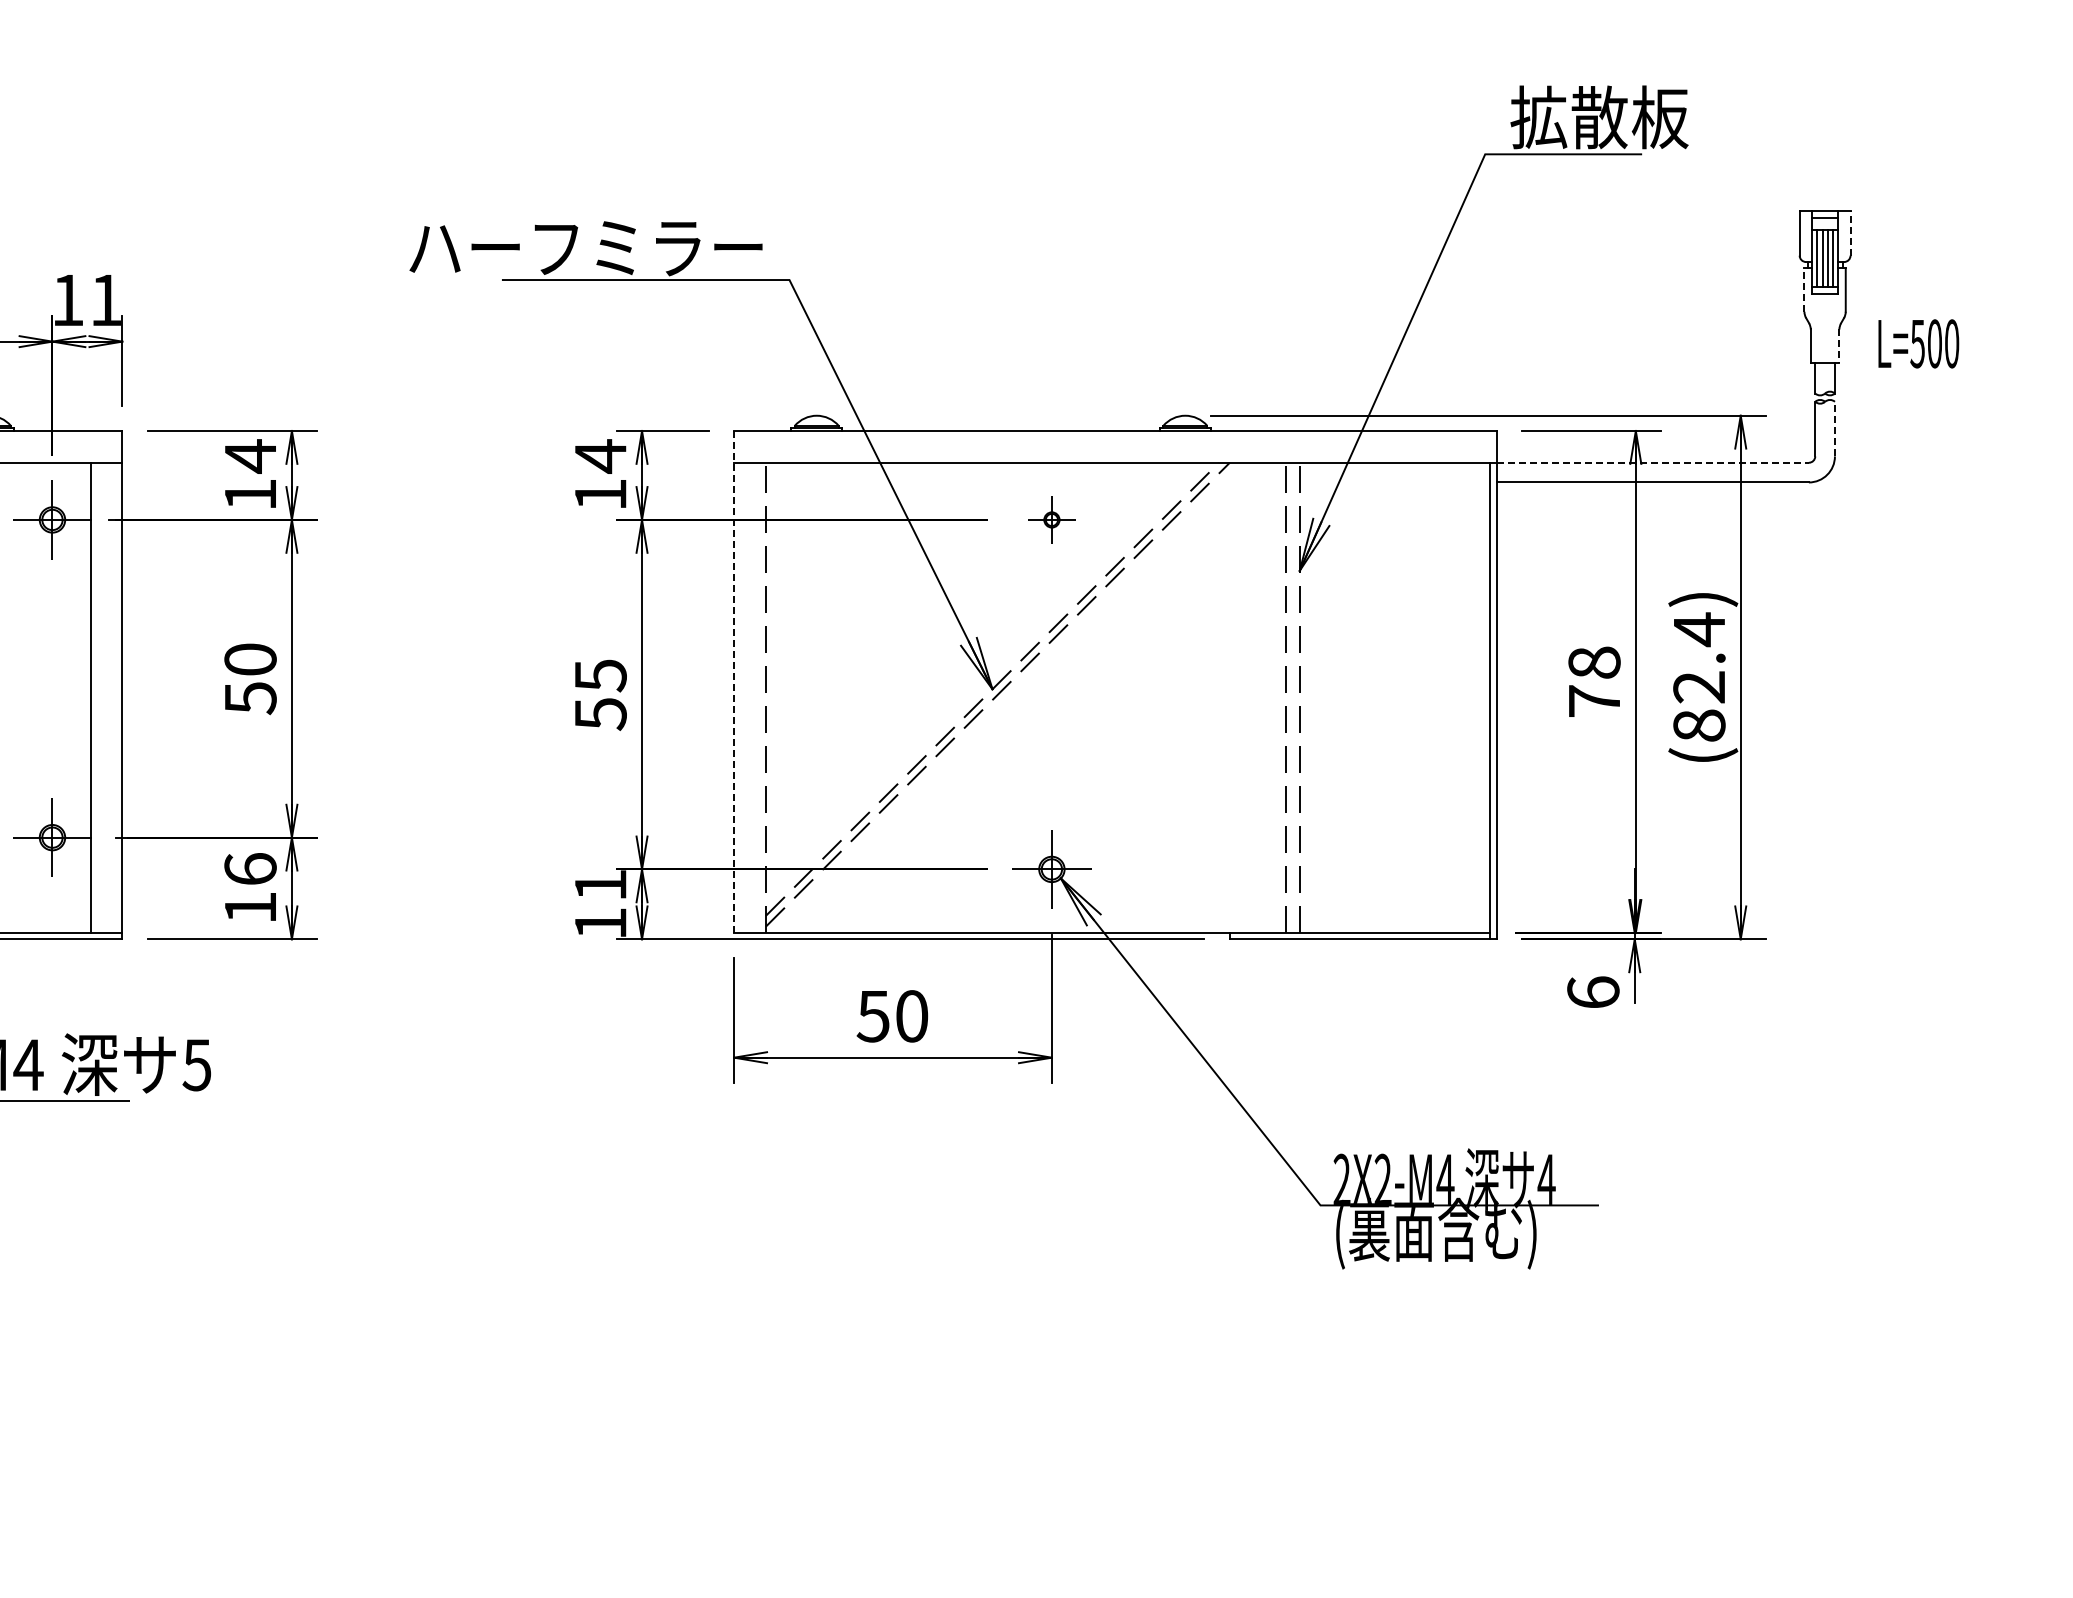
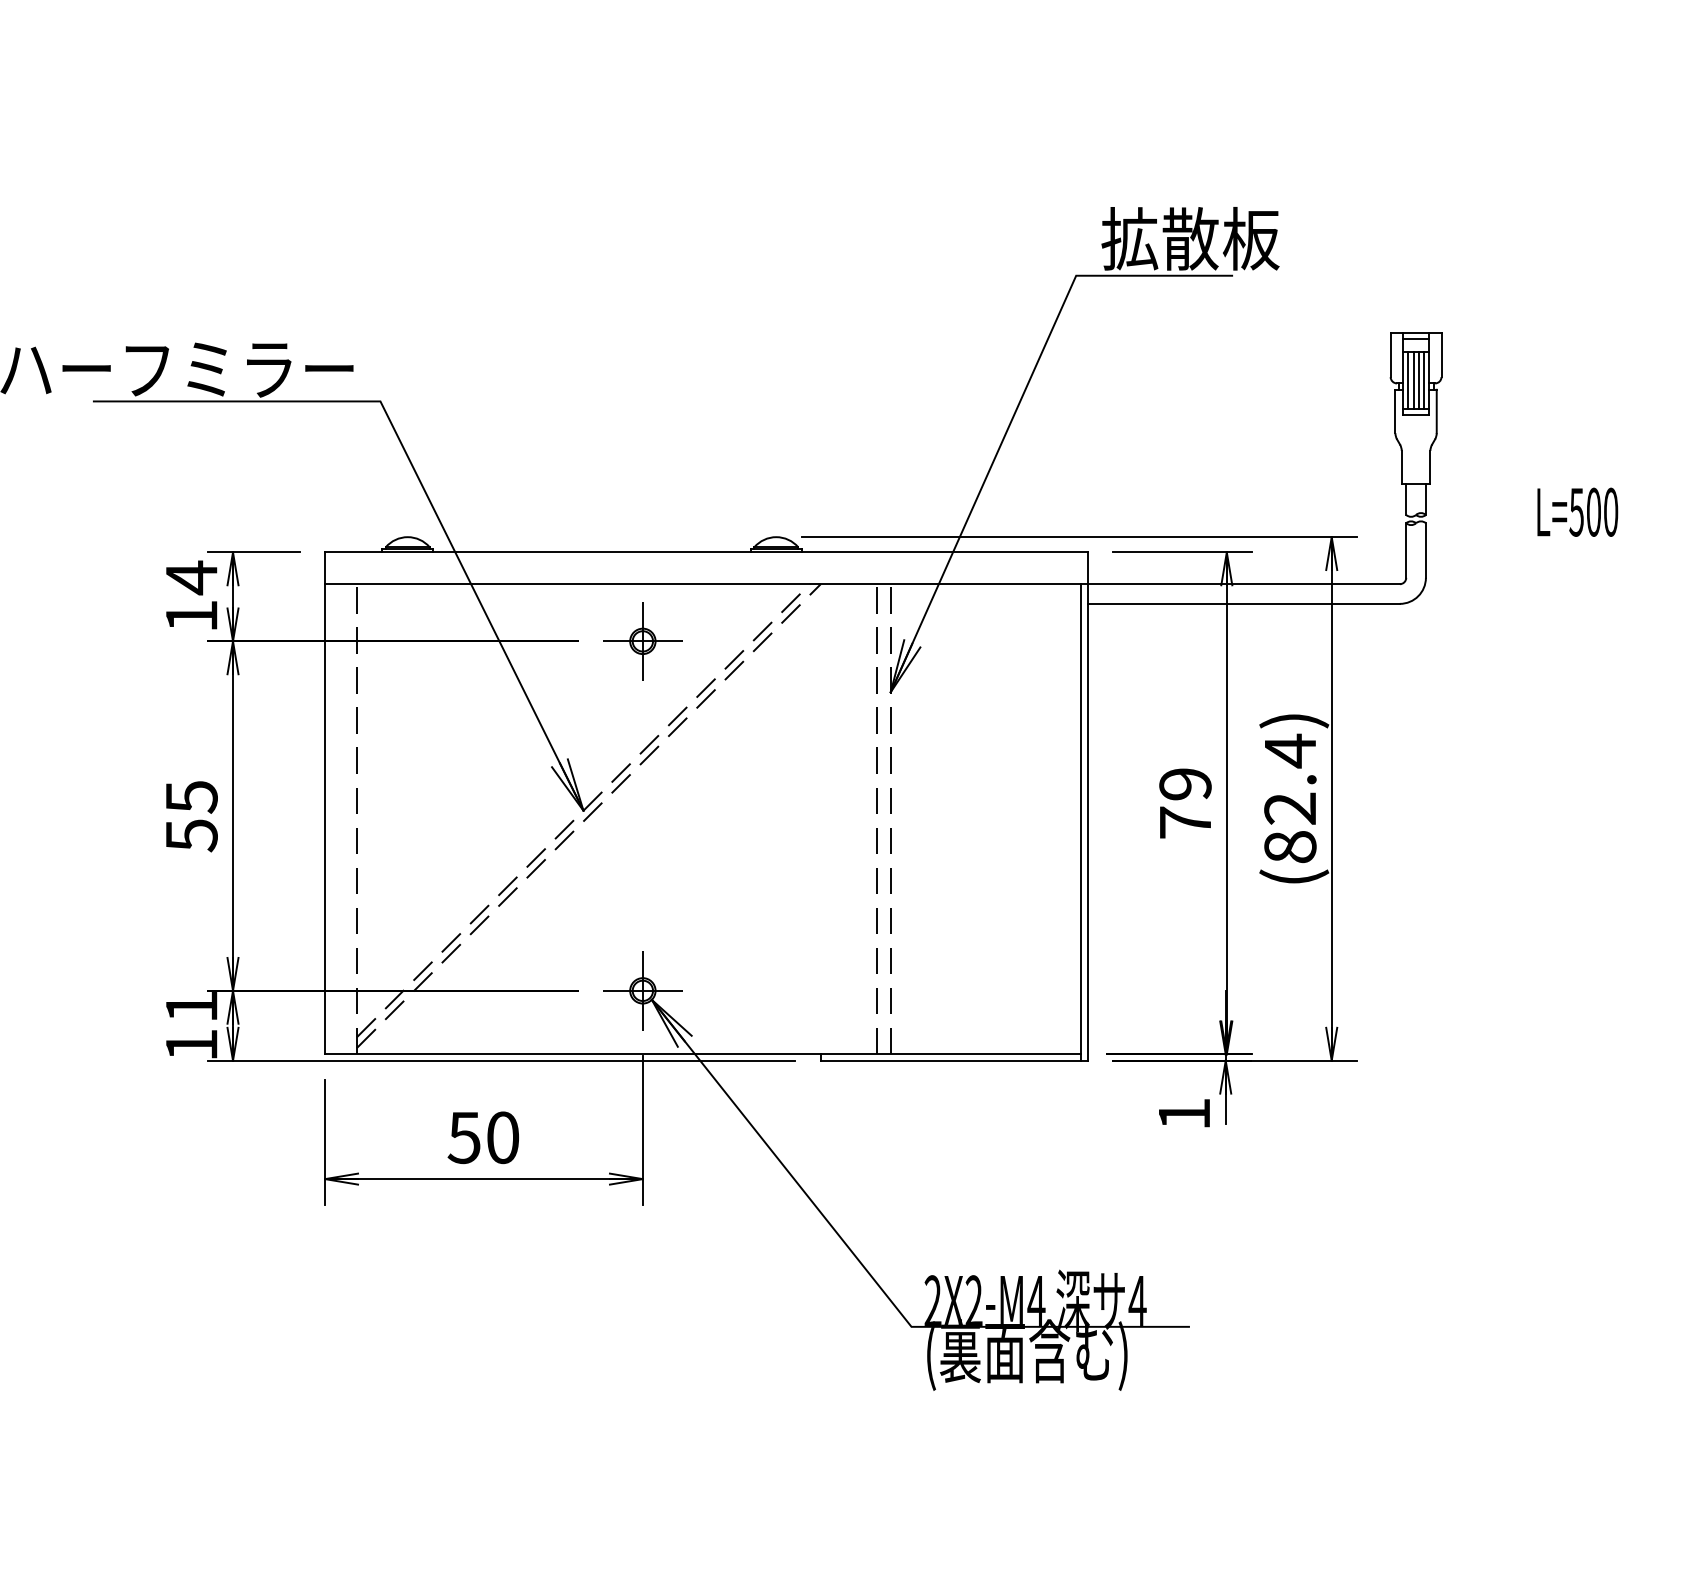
line: (1850, 232) -> (1441, 353), dashed -> solid
line: (1804, 290) -> (1395, 411), dashed -> solid
text: (1918, 343) -> (1577, 511), moved
line: (1839, 346) -> (1430, 467), dashed -> solid
line: (1834, 428) -> (1425, 549), dashed -> solid
line: (1653, 462) -> (1244, 583), dashed -> solid
part: (1051, 519) -> (642, 640), size x1.67
text: (1594, 662) -> (1185, 783), 78 -> 79
line: (734, 681) -> (325, 802), dashed -> solid
text: (1593, 991) -> (1184, 1112), 6 -> 1

